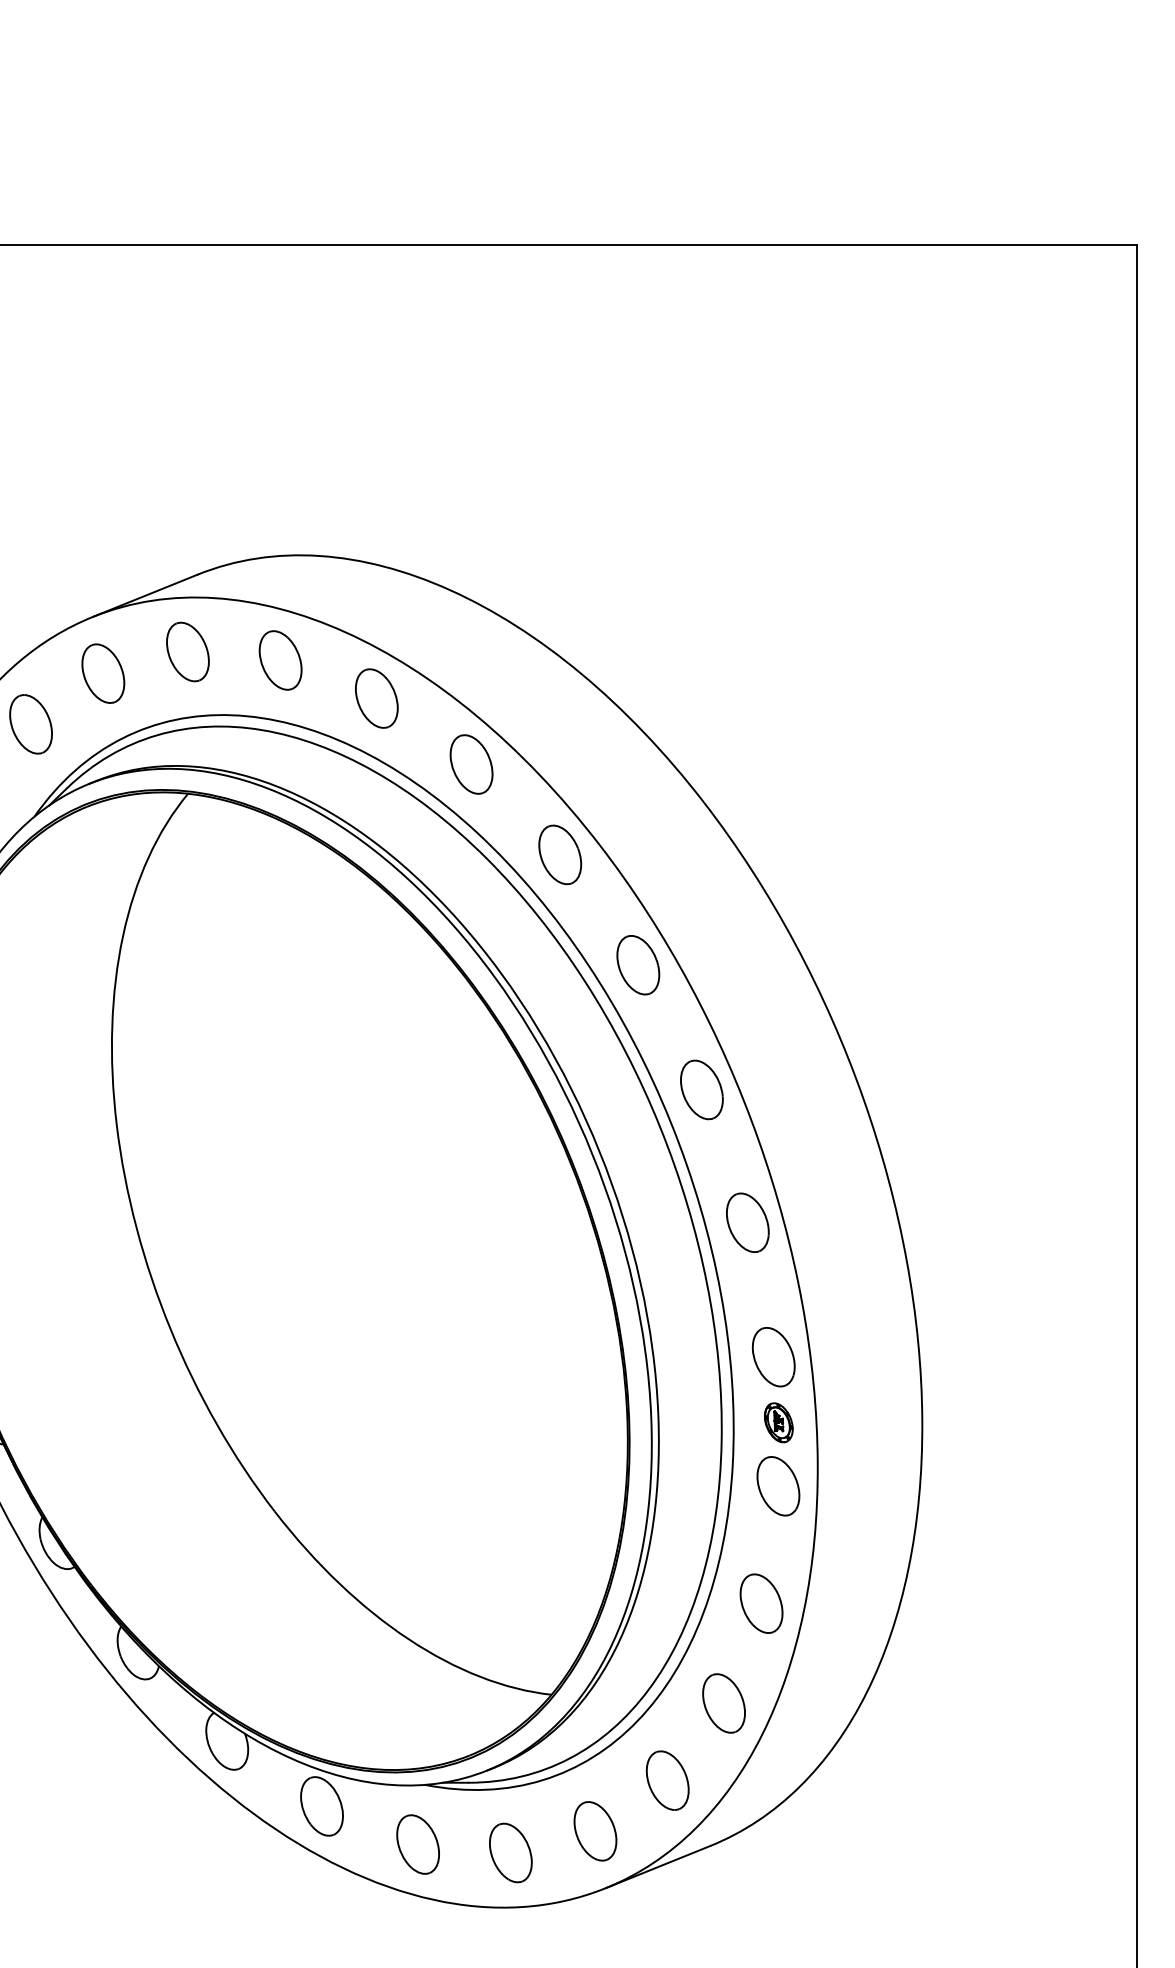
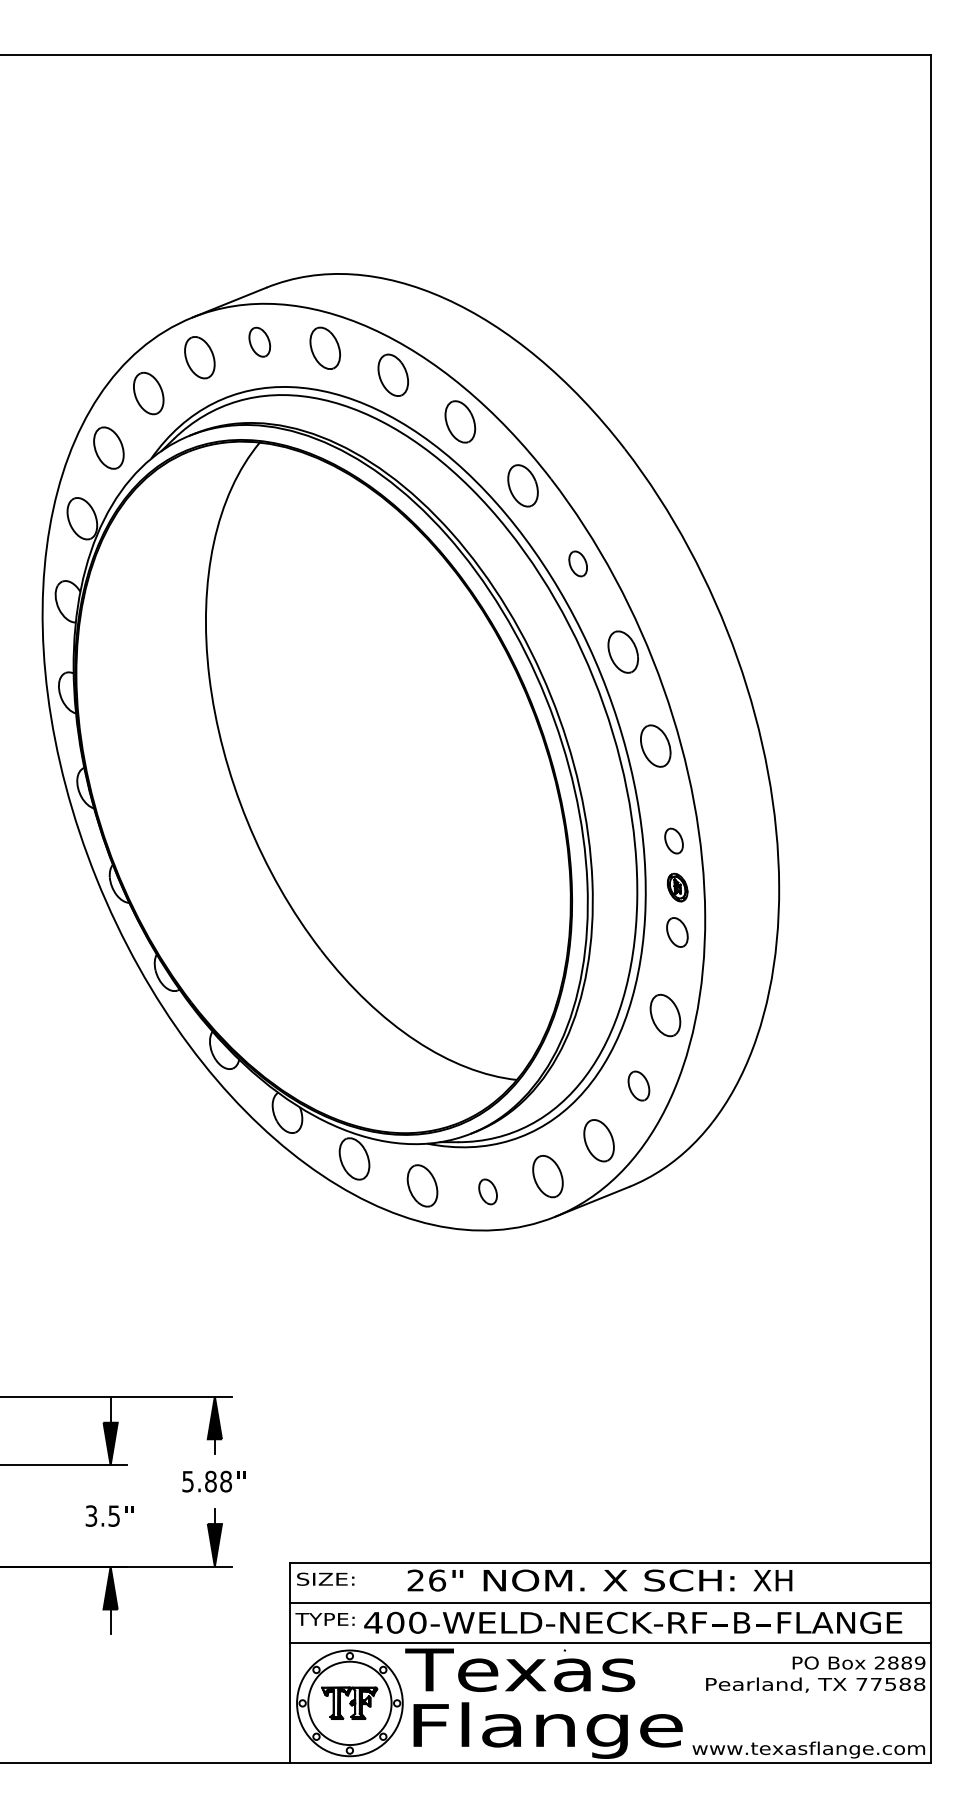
part: (187, 650) -> (259, 341), size x0.7
part: (637, 964) -> (577, 563), size x0.6
part: (772, 1356) -> (673, 840), size x0.6
part: (778, 1486) -> (677, 932), size x0.7
part: (723, 1702) -> (638, 1085), size x0.7
part: (509, 1852) -> (487, 1191), size x0.6

